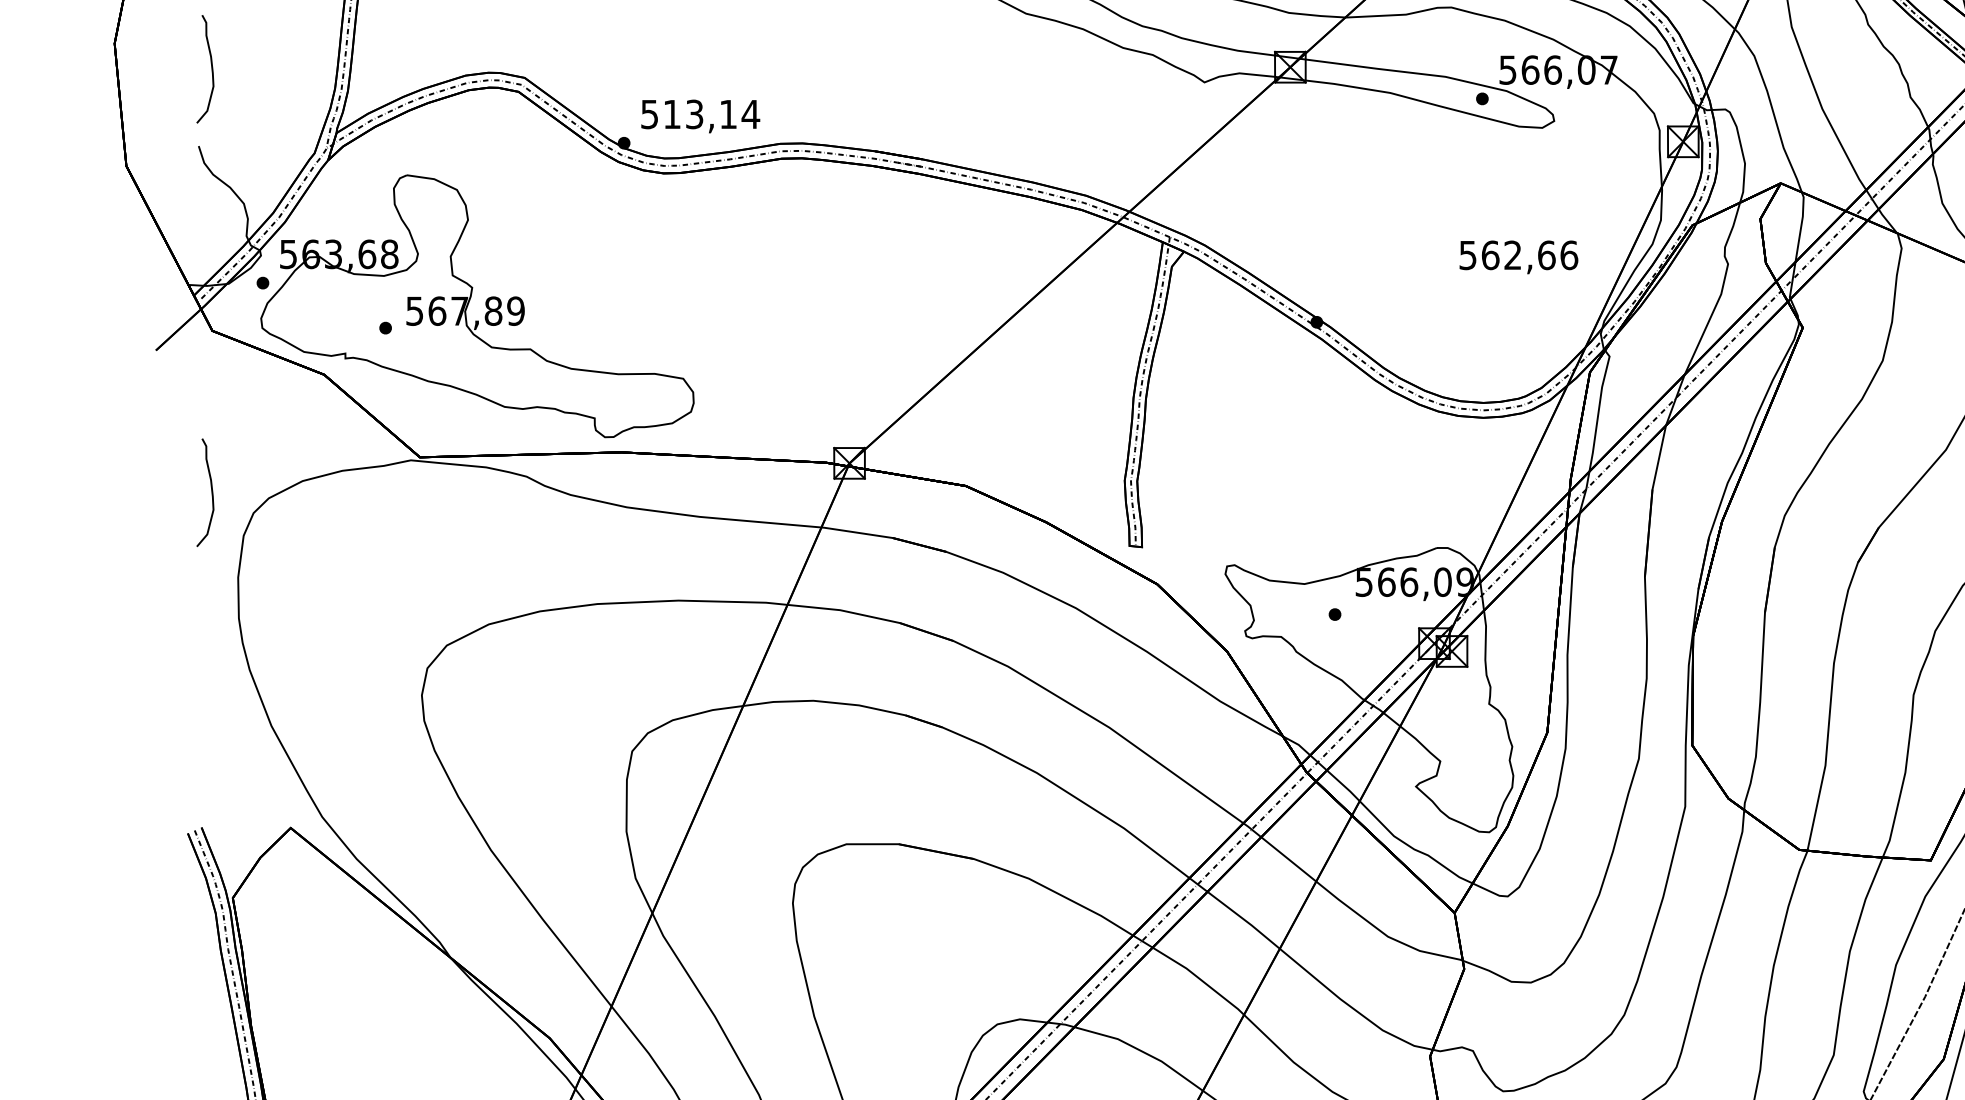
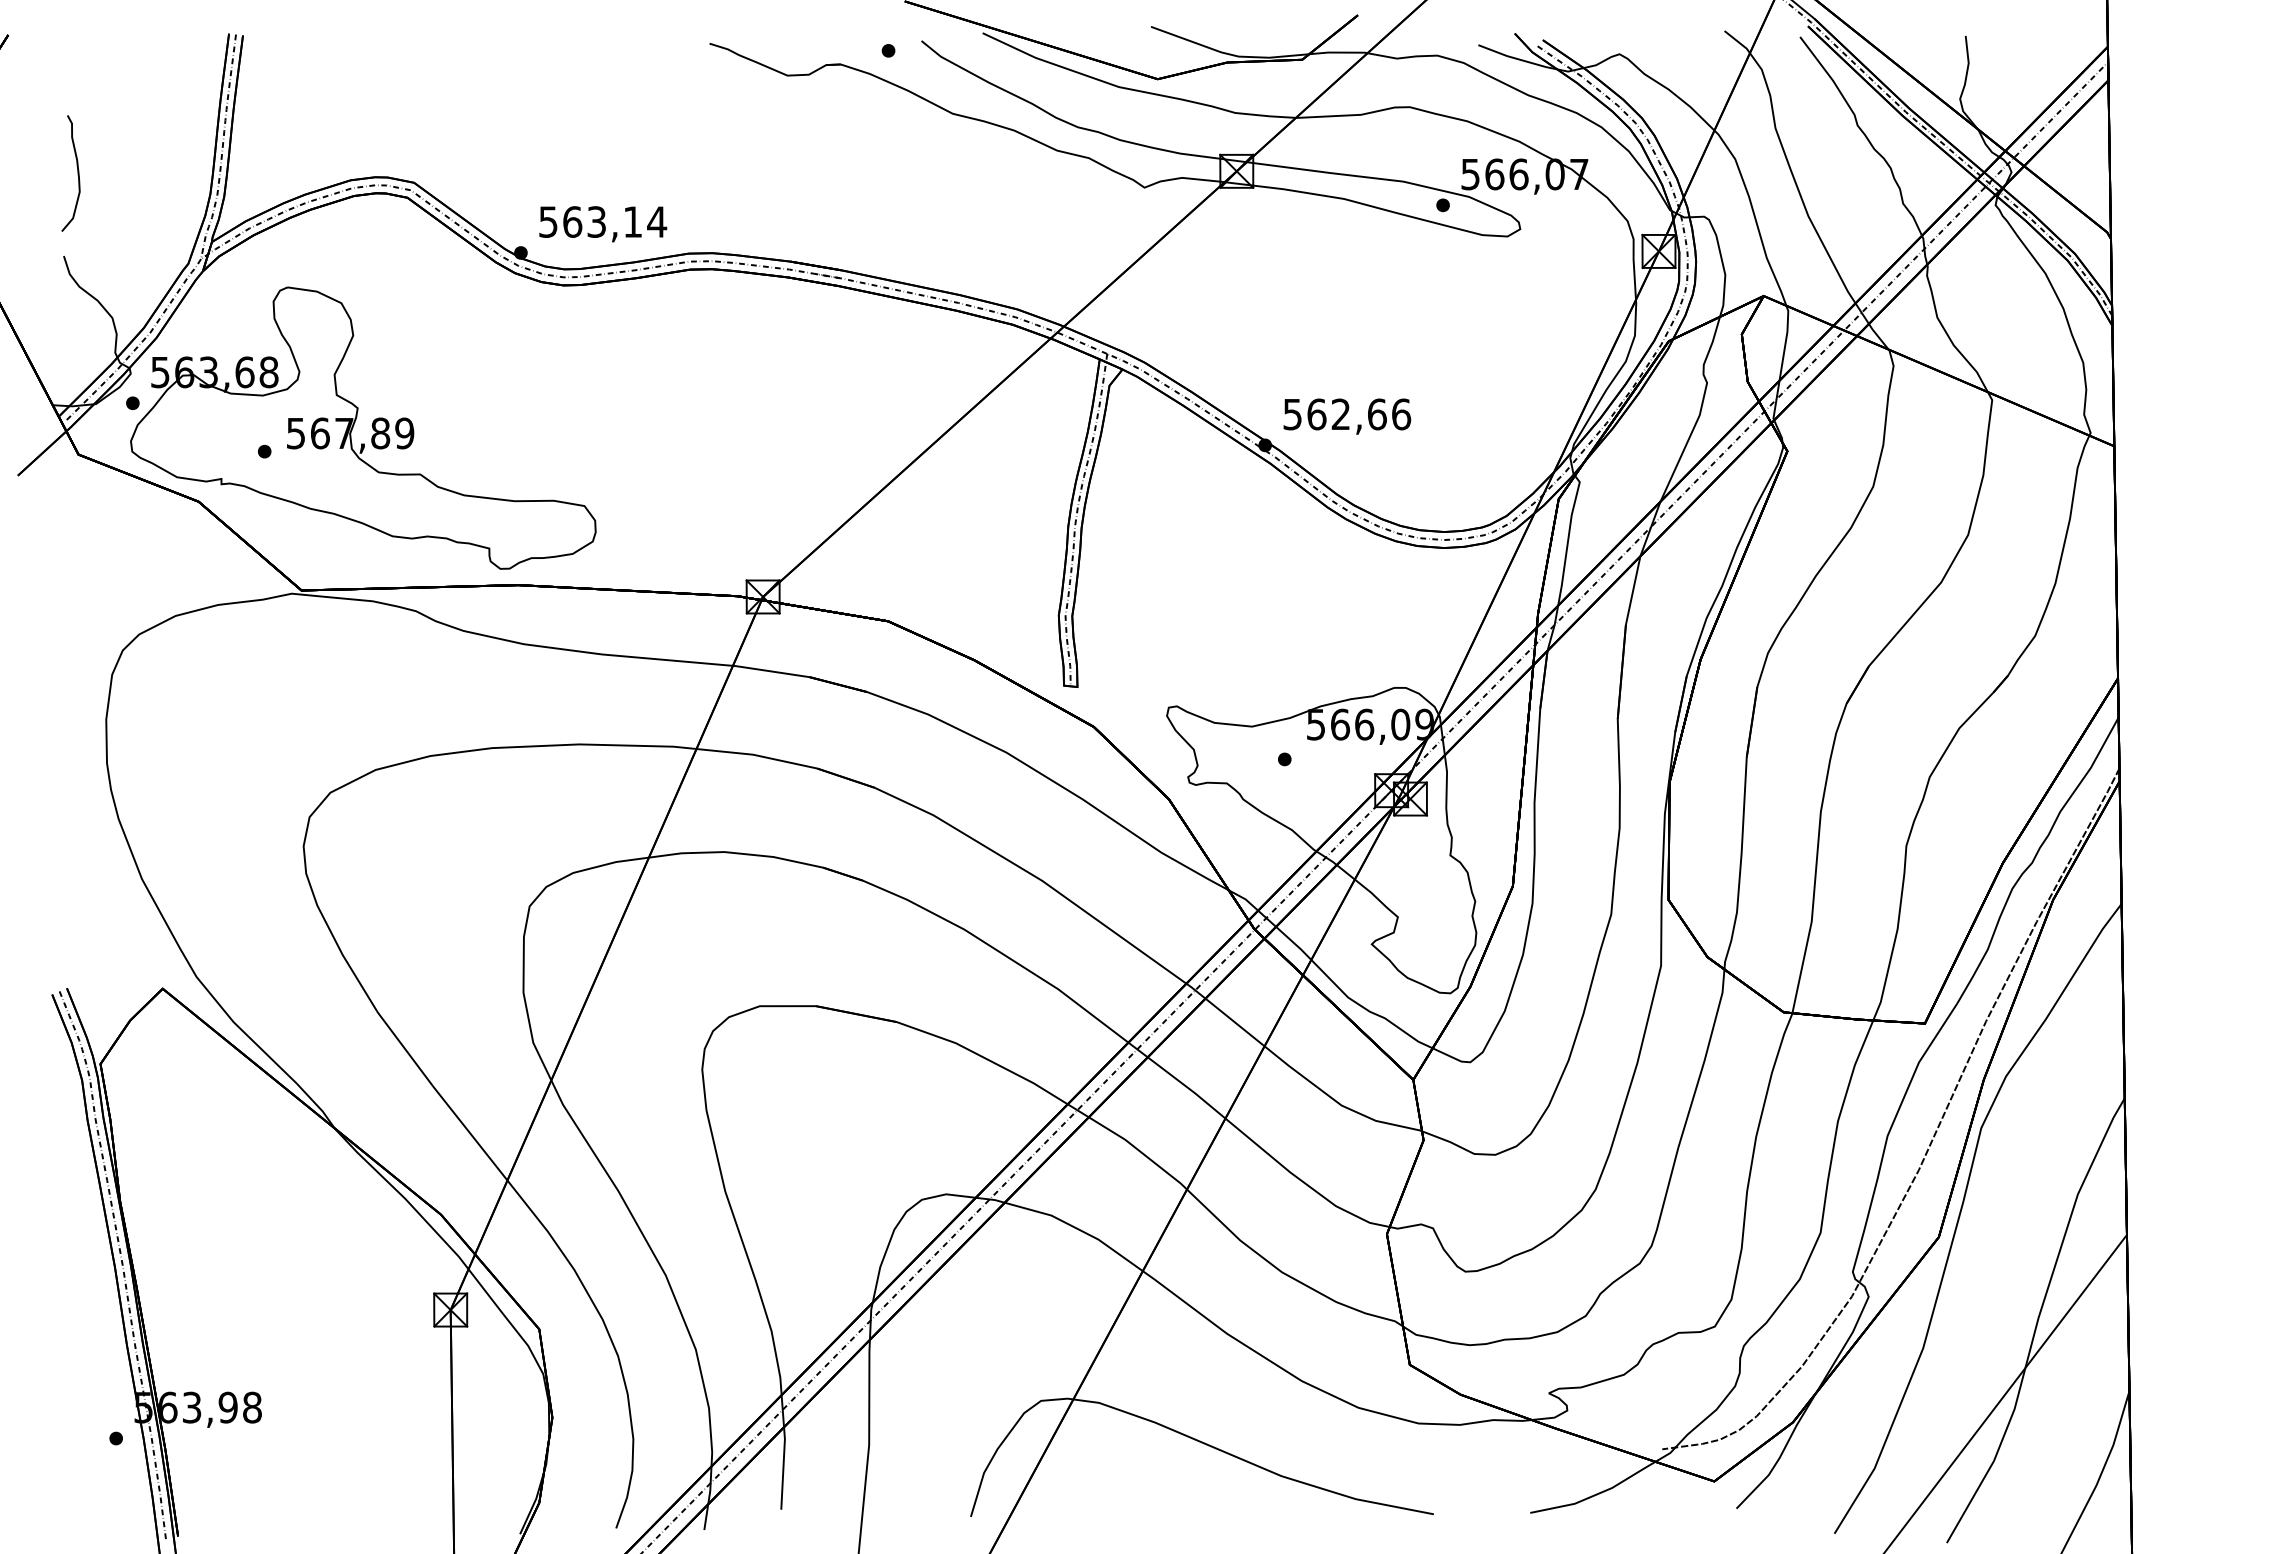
text: (672, 113) -> (572, 221), 513,14 -> 563,14
text: (1519, 257) -> (1347, 416), moved
curve: (211, 492) -> (77, 628), removed

